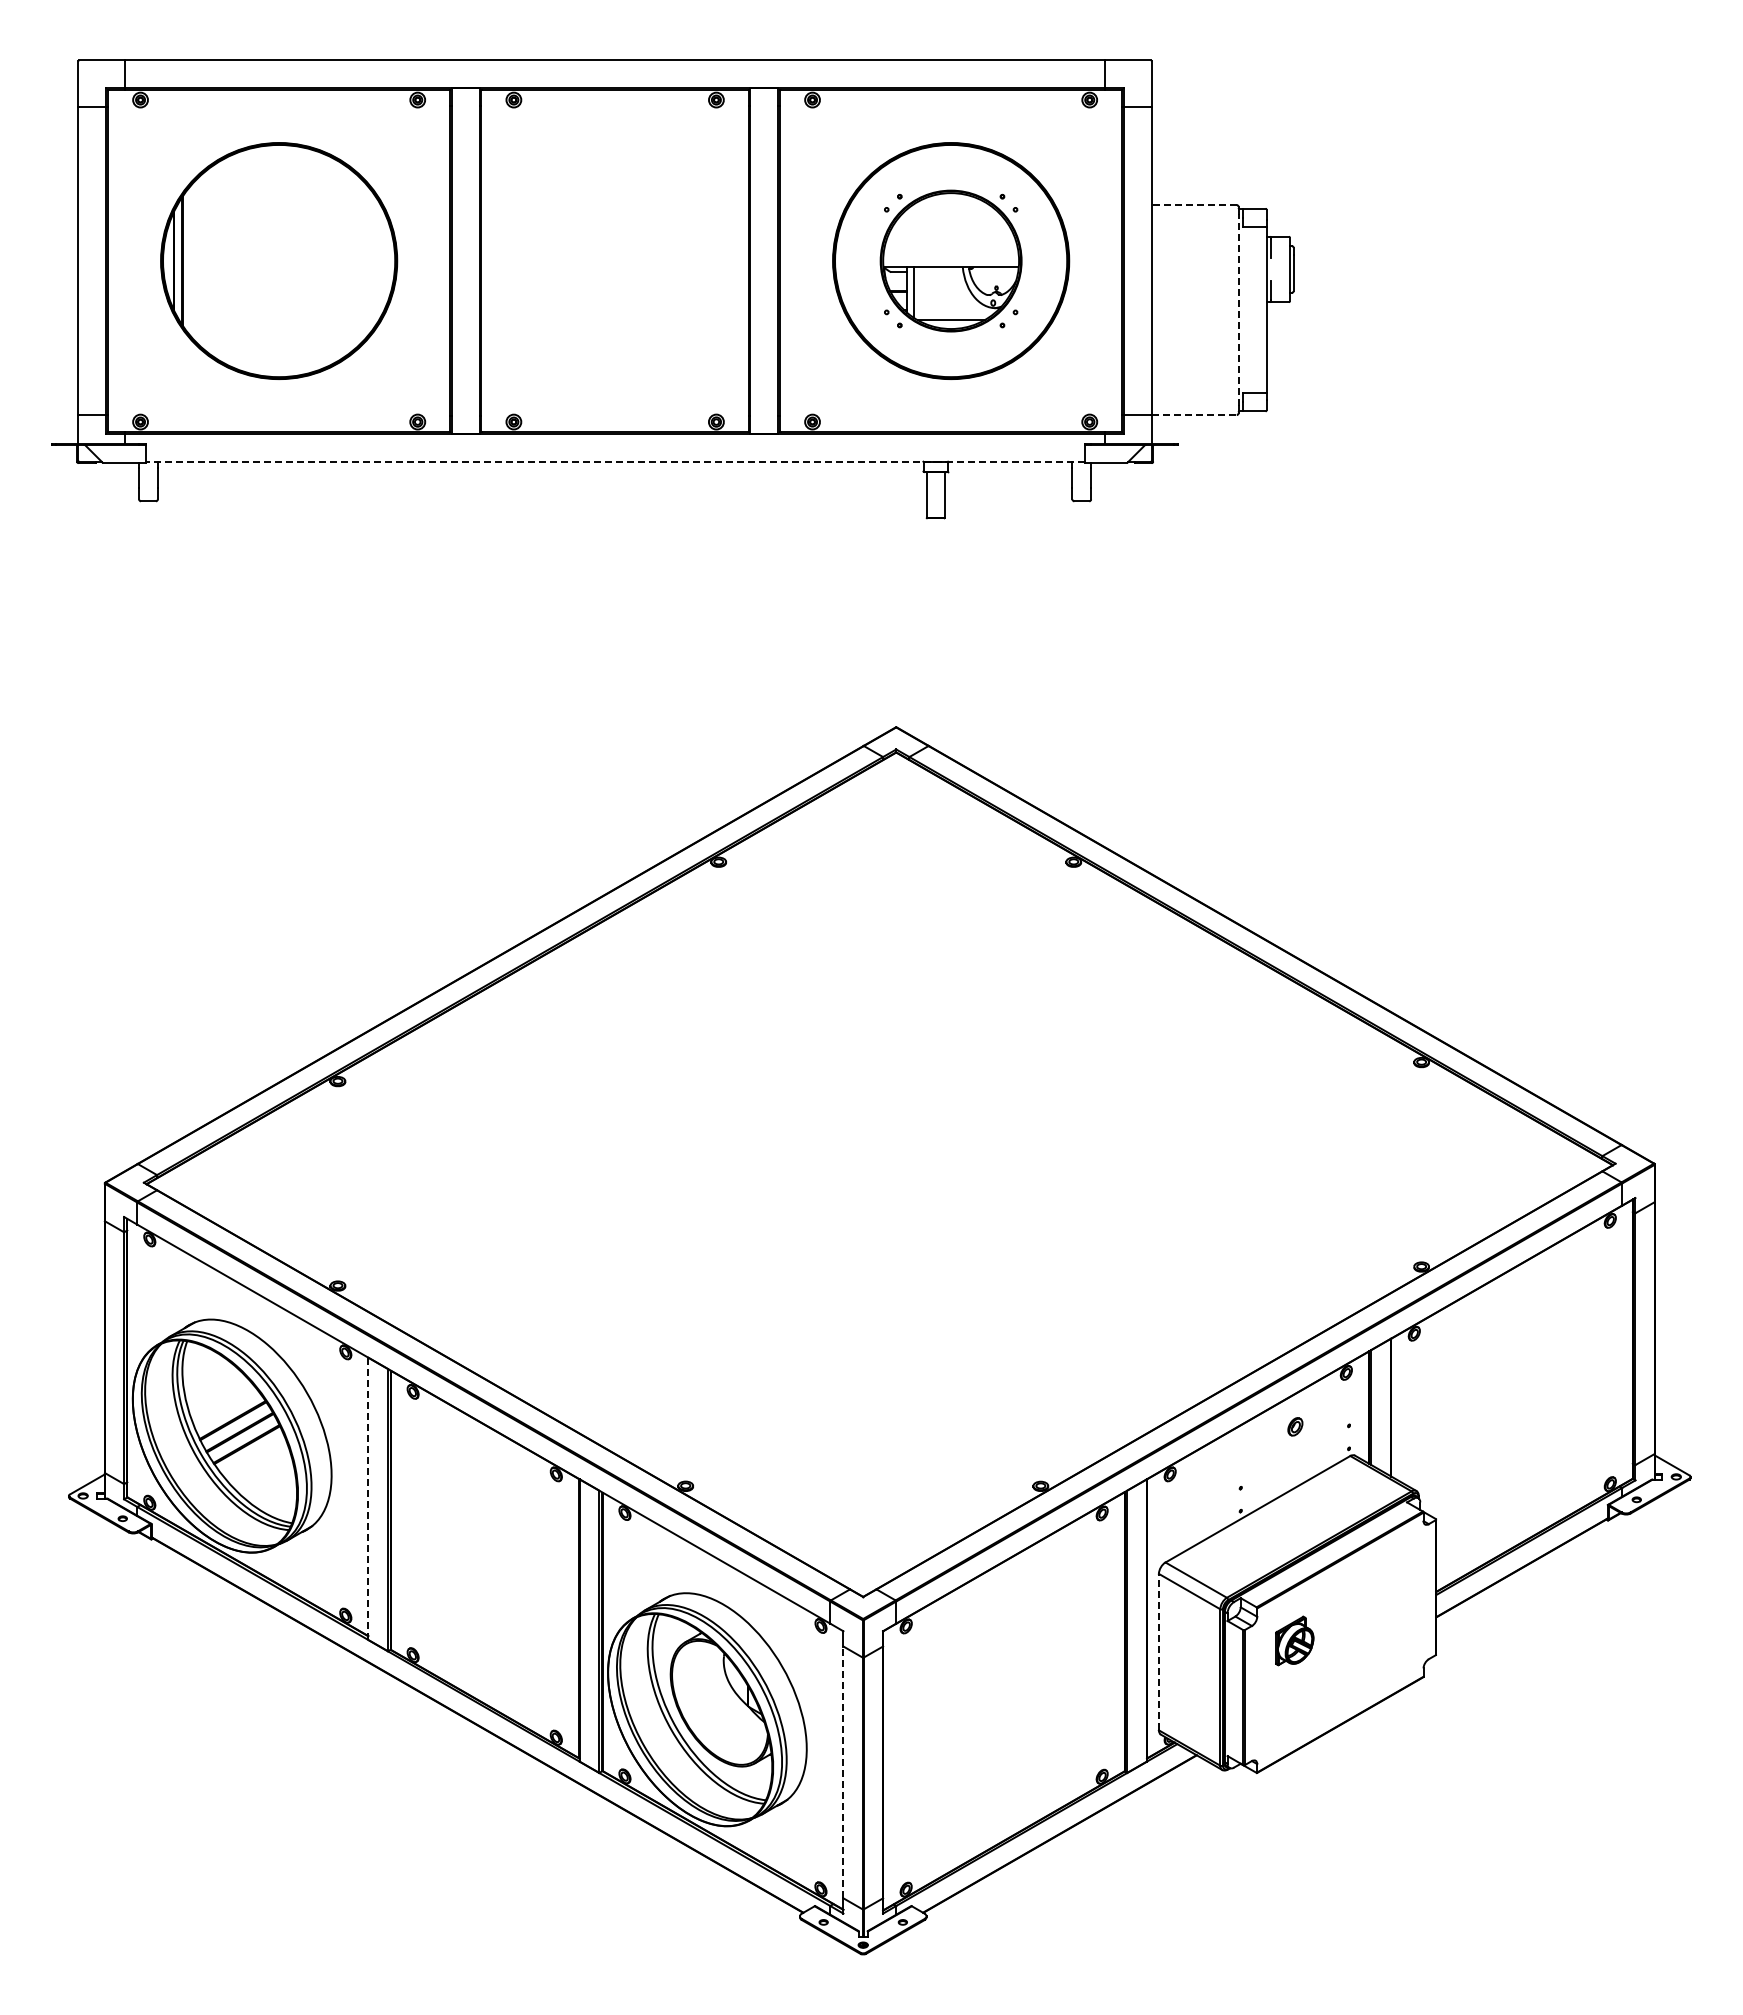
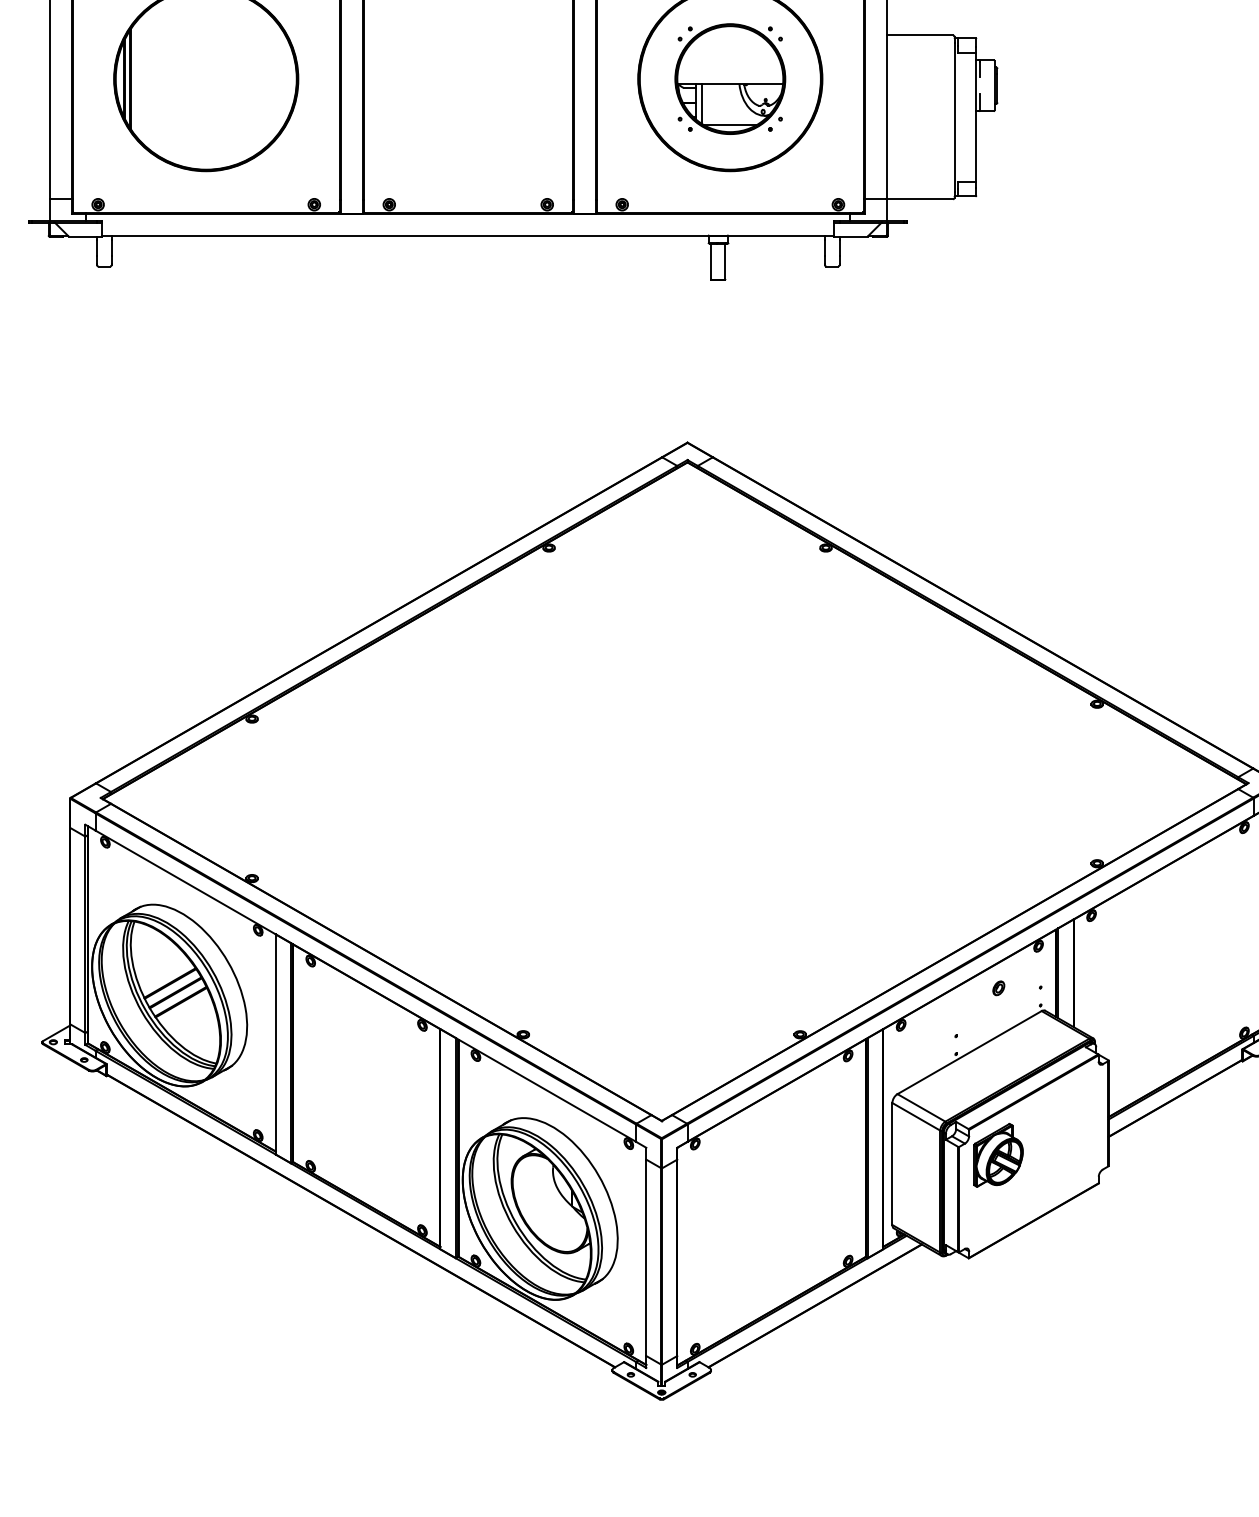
line: (1193, 205) -> (919, 35), dashed -> solid
line: (1238, 310) -> (954, 117), dashed -> solid
line: (1194, 415) -> (920, 199), dashed -> solid
line: (614, 461) -> (467, 235), dashed -> solid
line: (368, 1499) -> (275, 1045), dashed -> solid
part: (1294, 1640) -> (998, 1154), size x1.67
line: (1158, 1651) -> (892, 1163), dashed -> solid
line: (843, 1772) -> (646, 1257), dashed -> solid

